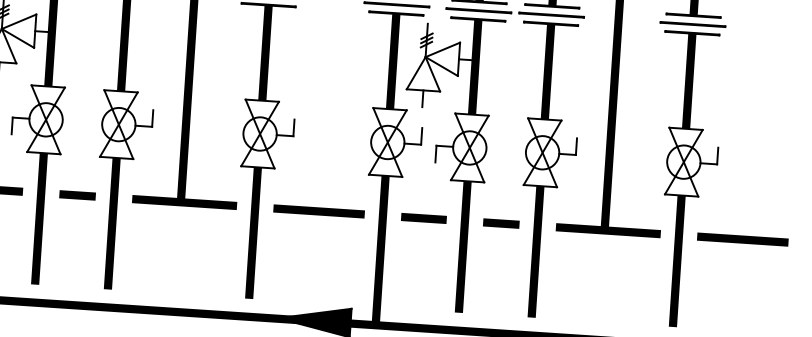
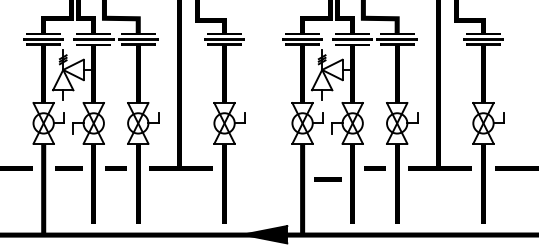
line: (318, 212) -> (263, 168), removed
line: (423, 219) -> (327, 179), moved

